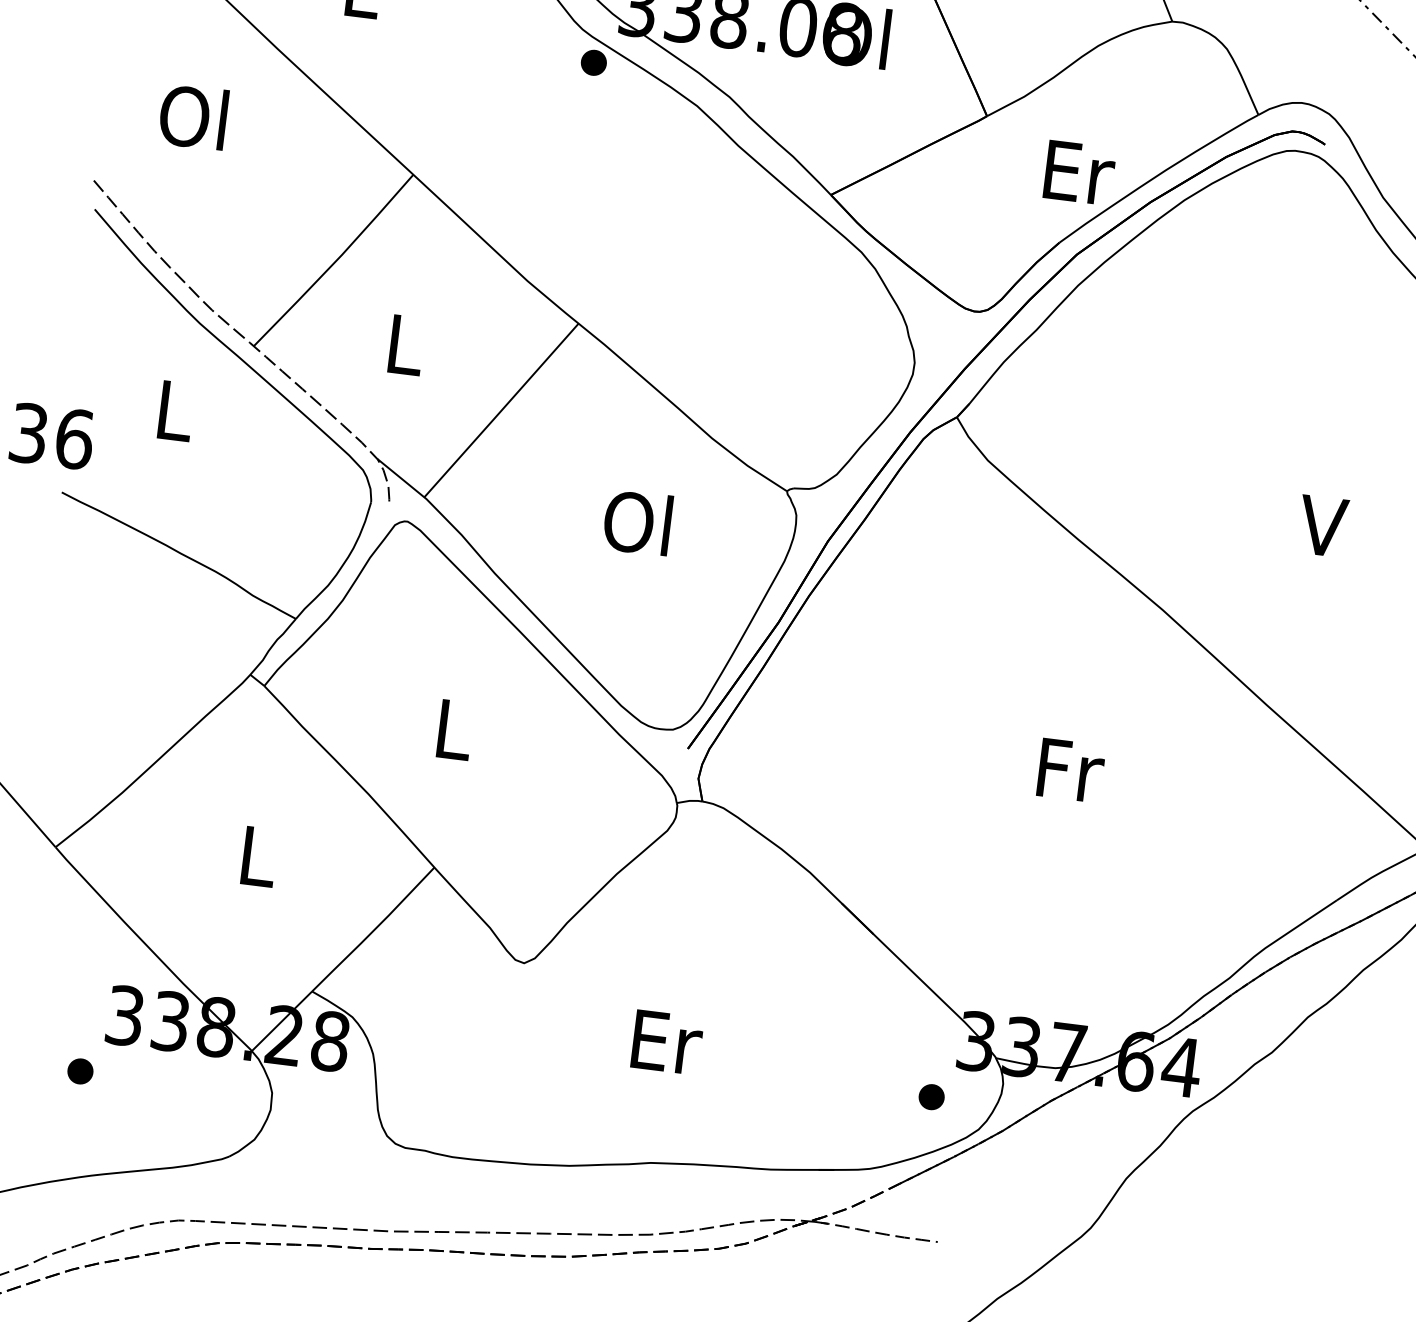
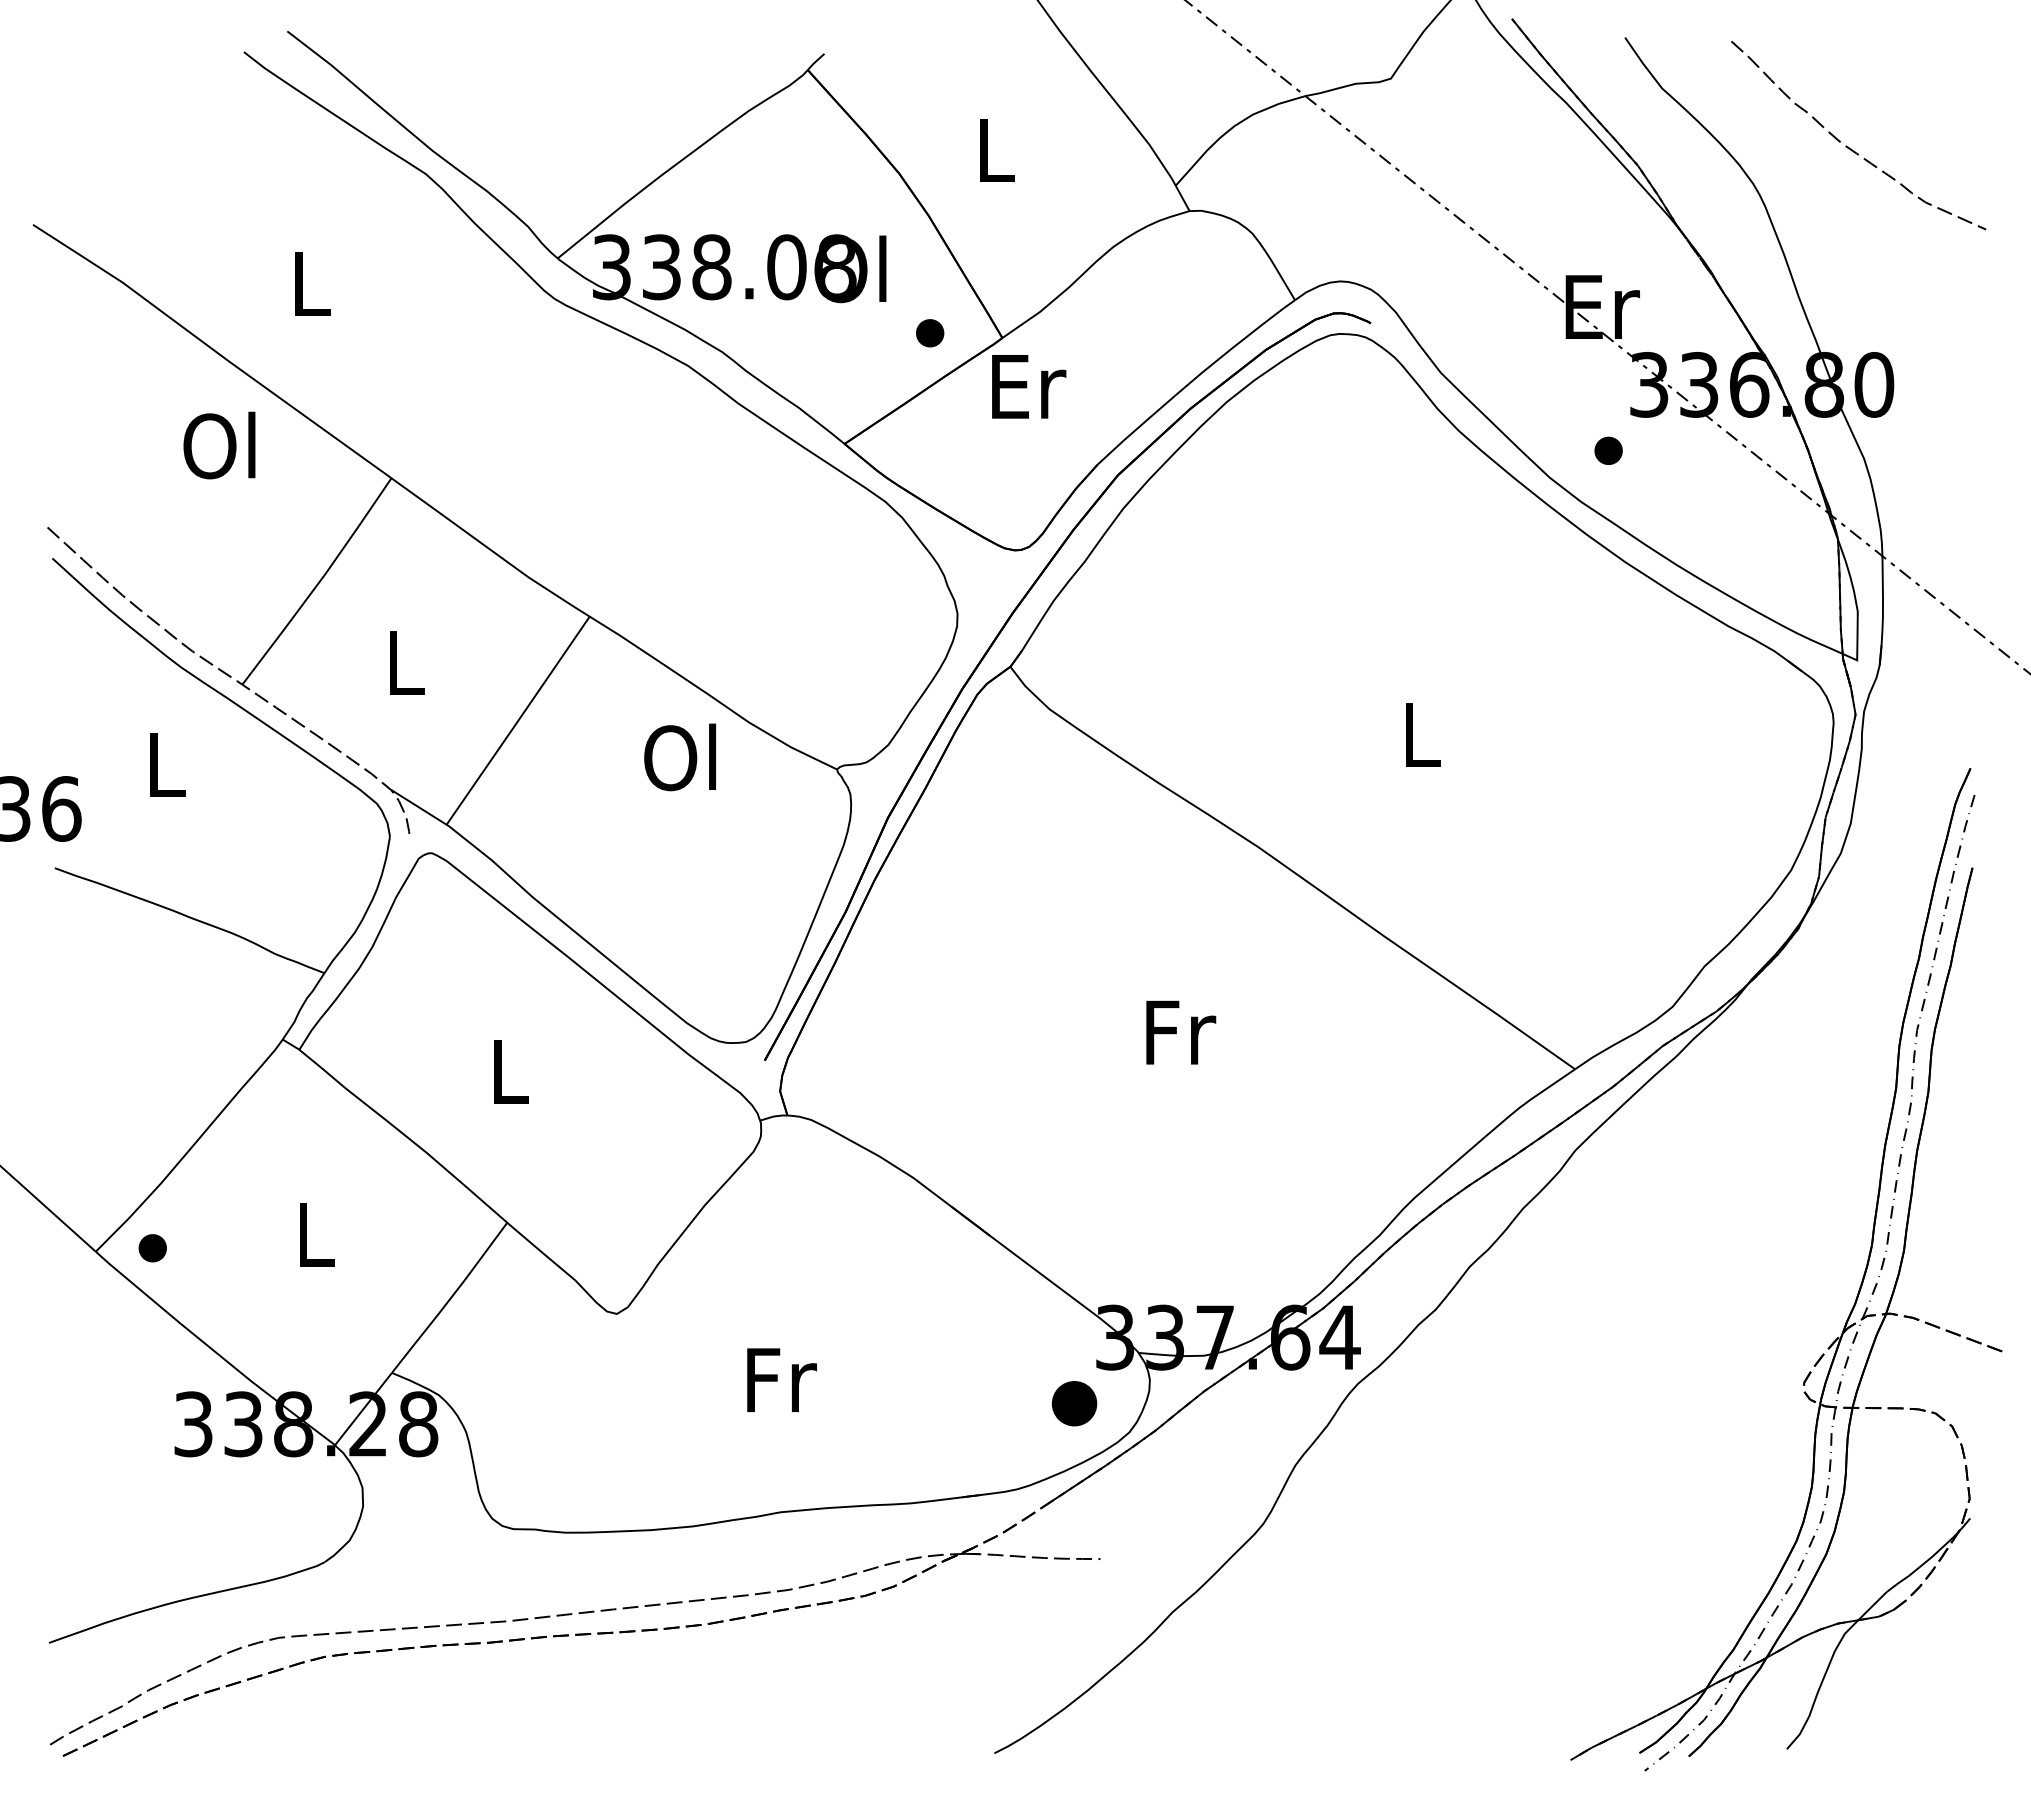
part: (594, 63) -> (930, 333), moved
text: (193, 117) -> (219, 445), moved
text: (1080, 172) -> (1029, 386), moved
text: (637, 522) -> (679, 757), moved
text: (1322, 526) -> (1419, 735), V -> L
text: (667, 1042) -> (782, 1380), Er -> Fr
part: (80, 1071) -> (152, 1248), moved
part: (931, 1097) -> (1074, 1403), size x1.6

